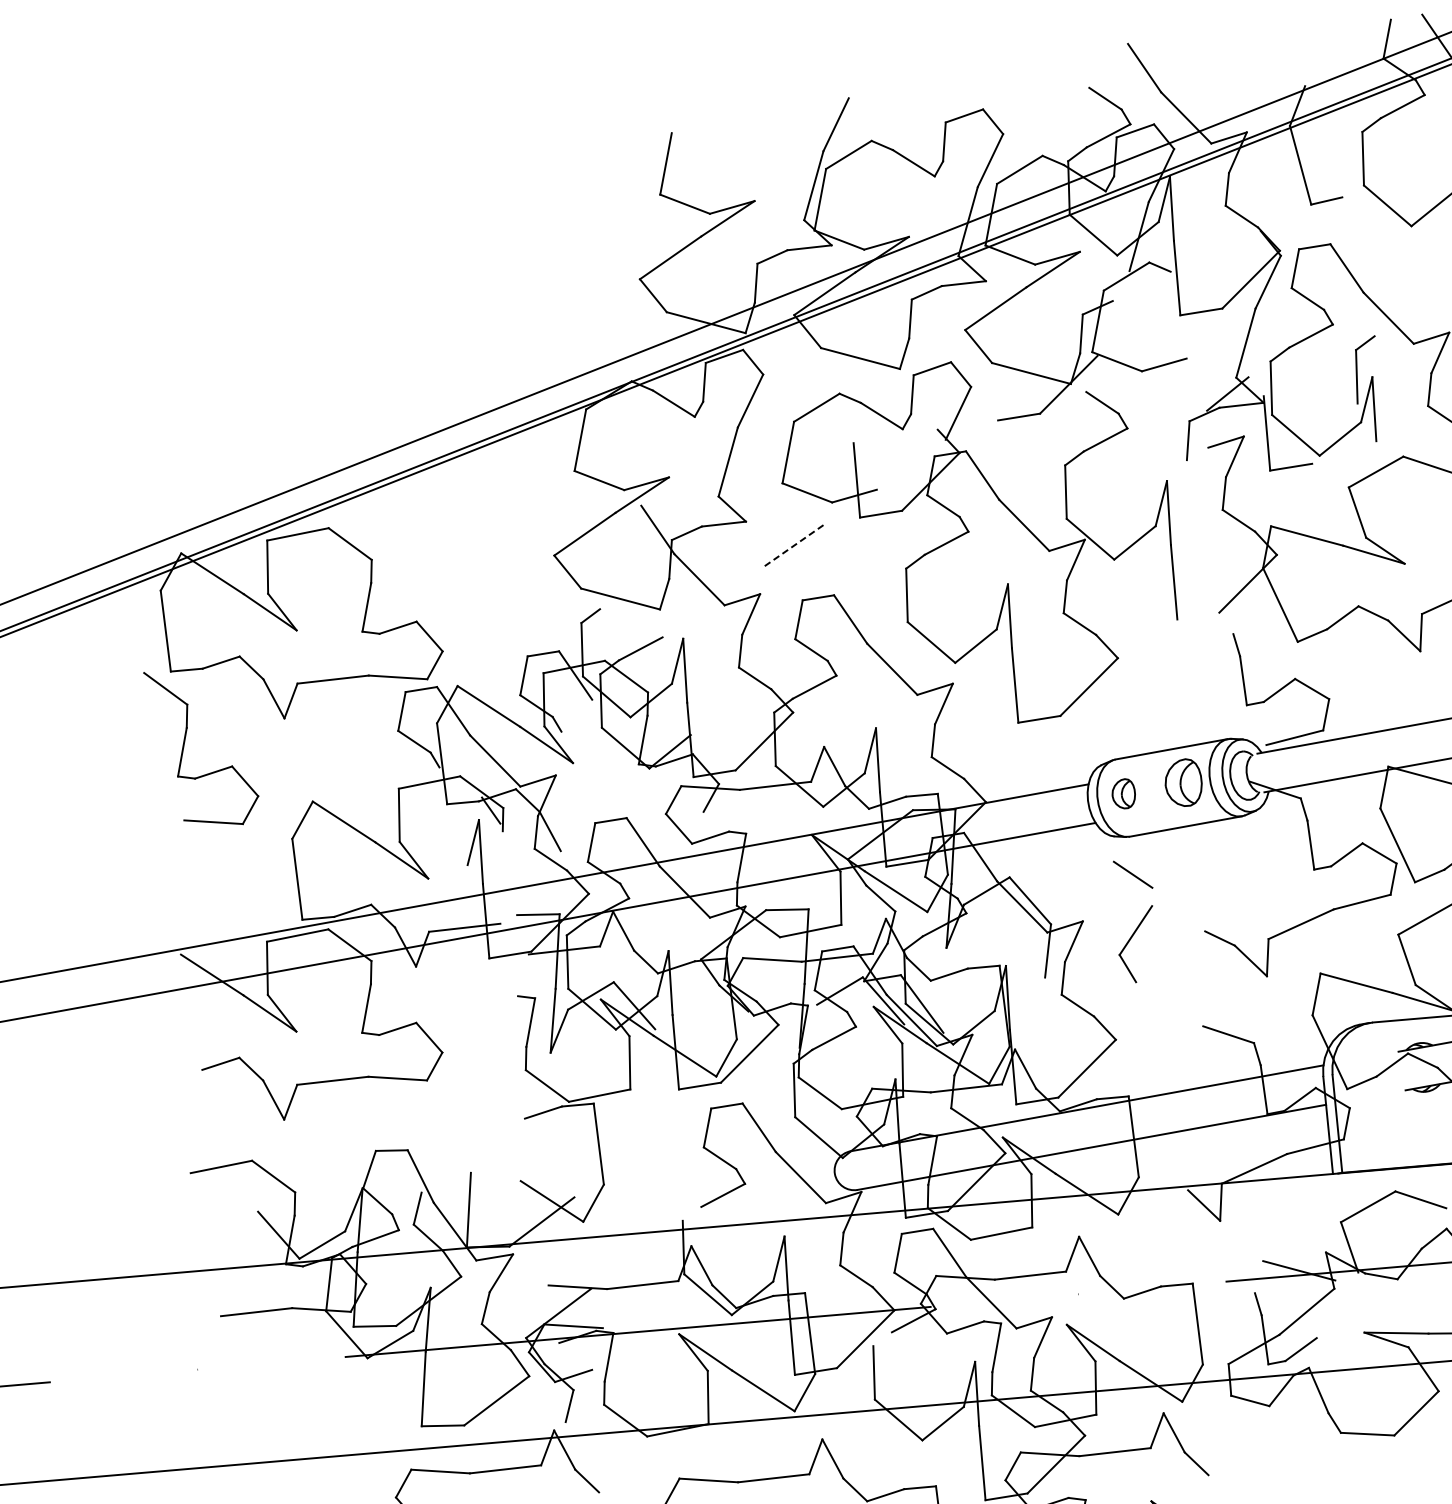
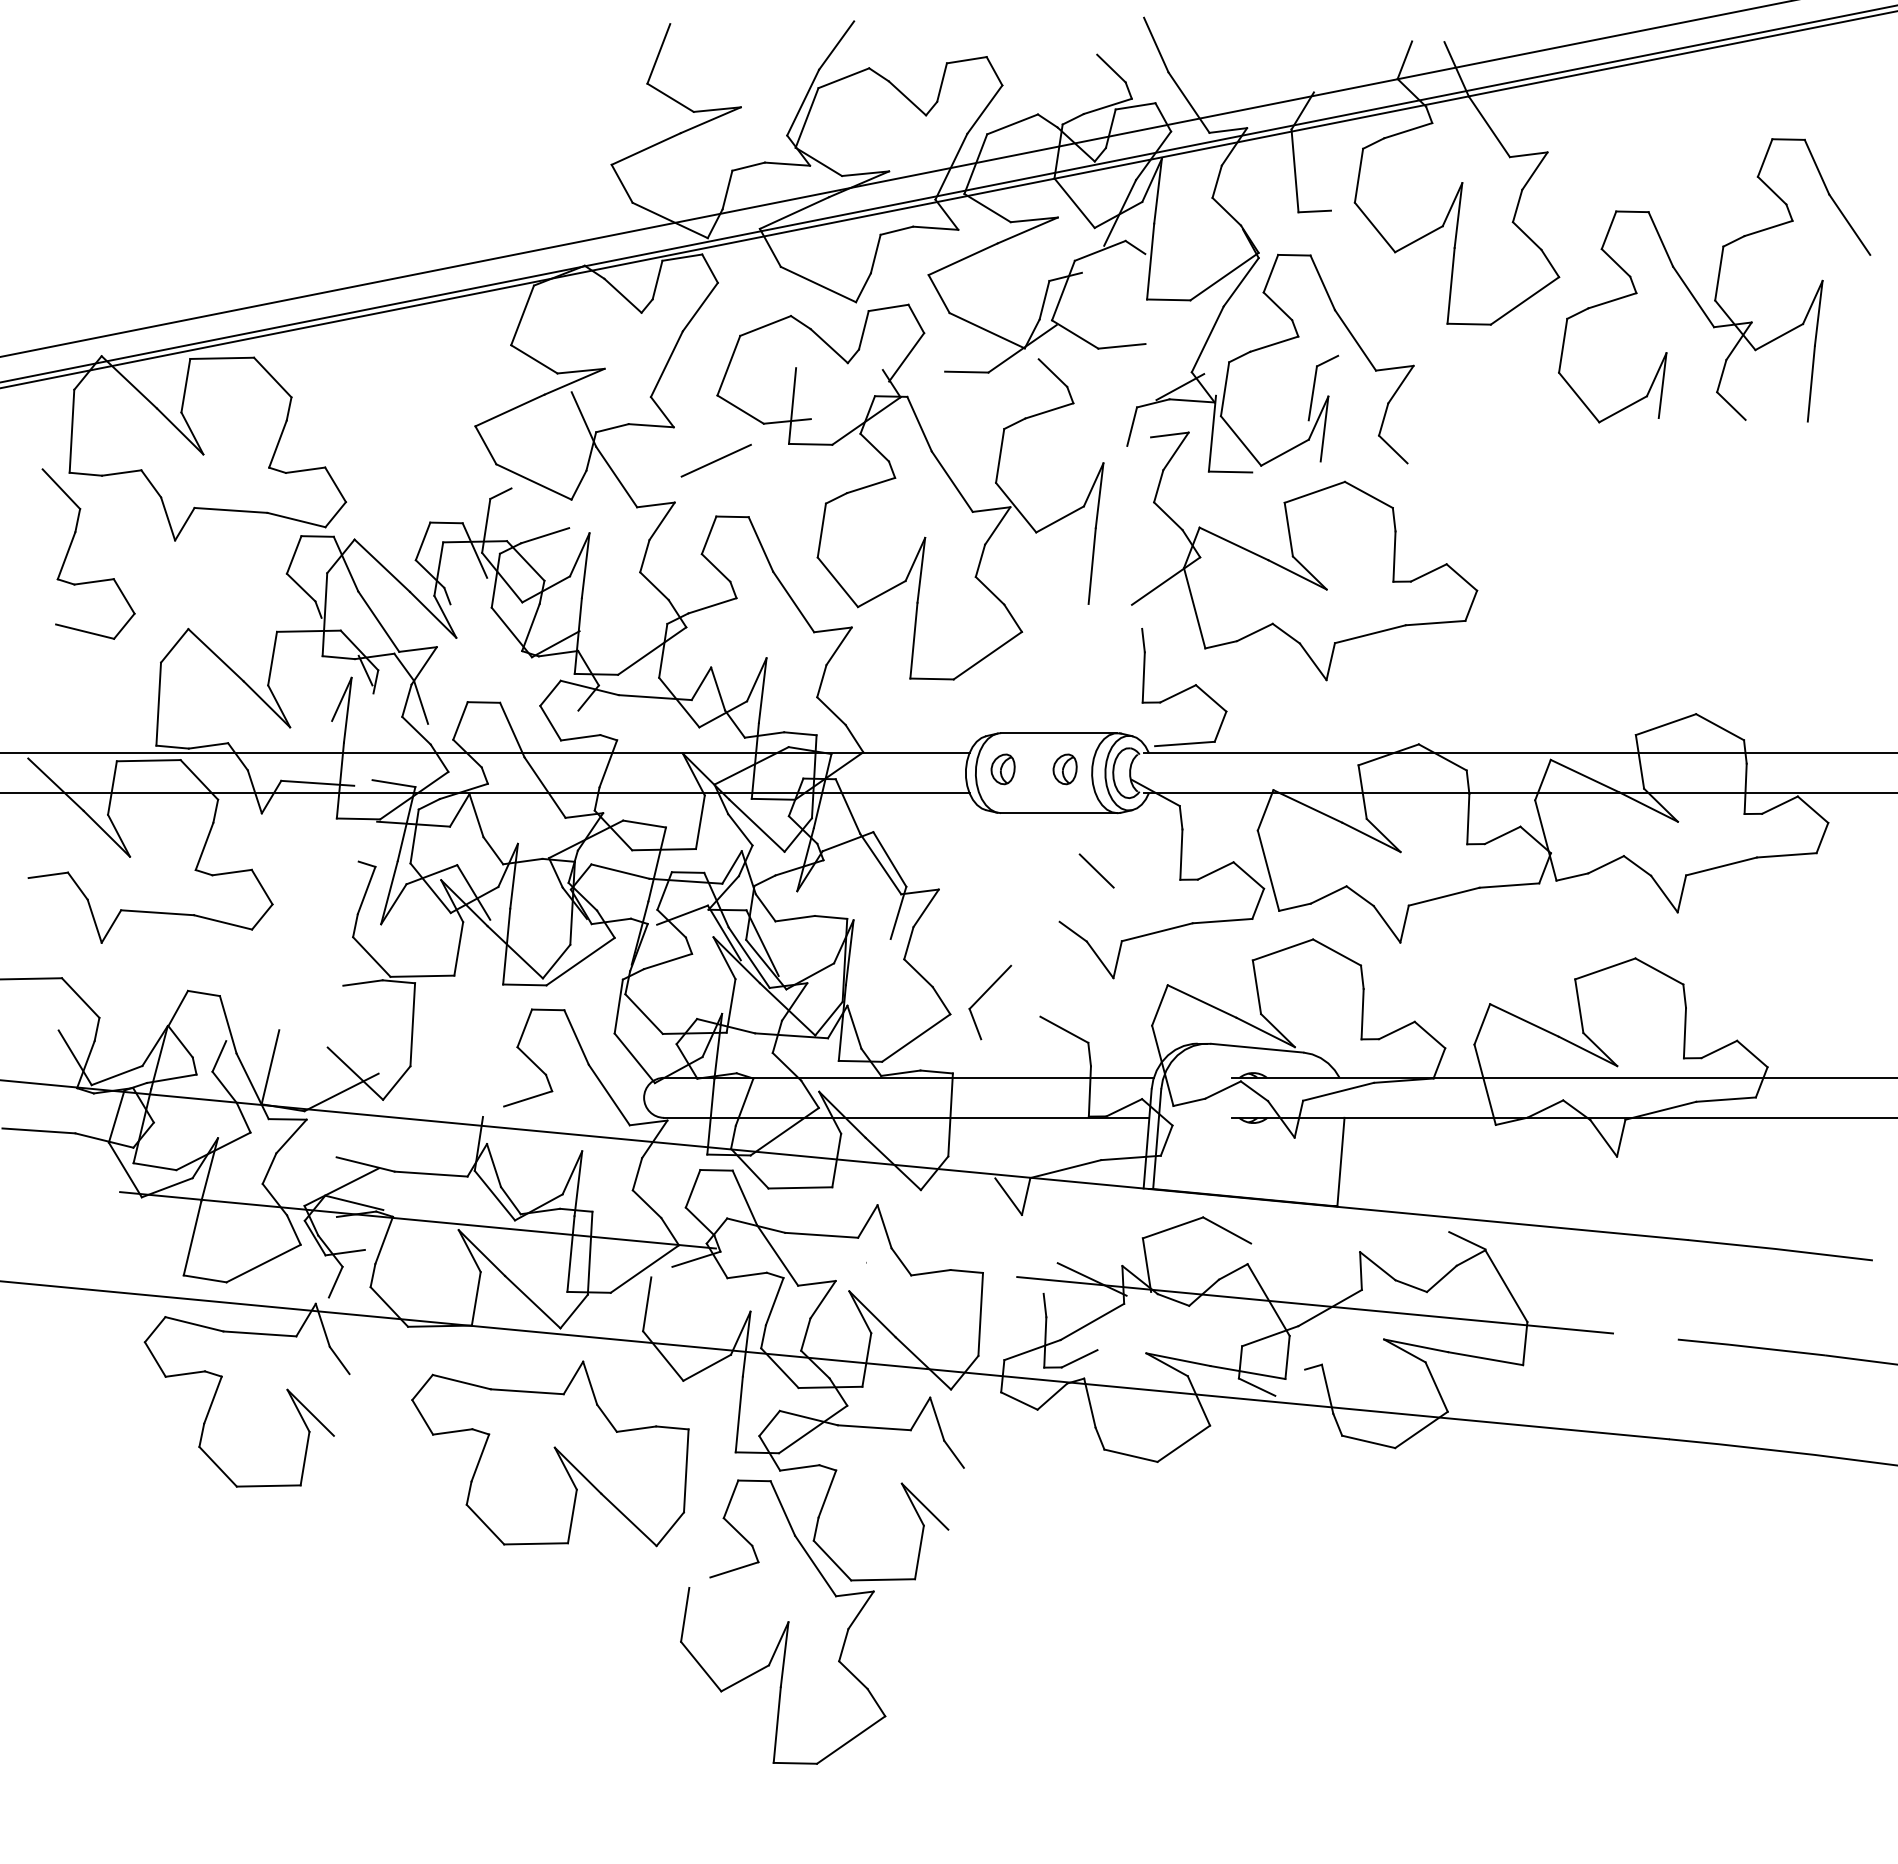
line: (792, 546) -> (715, 460), dashed -> solid
part: (1183, 783) -> (1064, 769), size x0.62
line: (1132, 874) -> (1096, 870), moved
part: (1129, 942) -> (981, 998), moved

